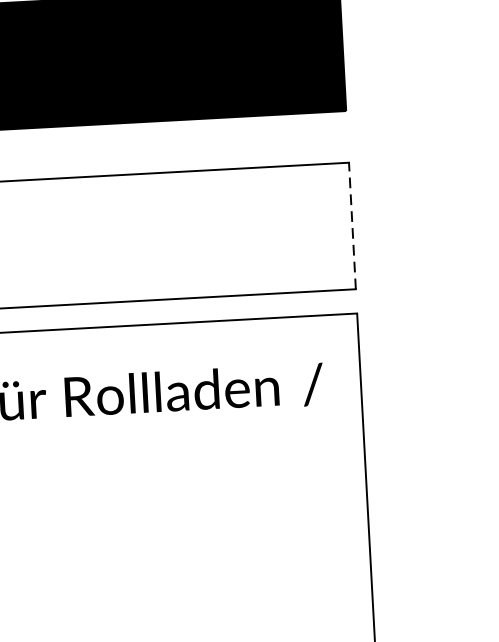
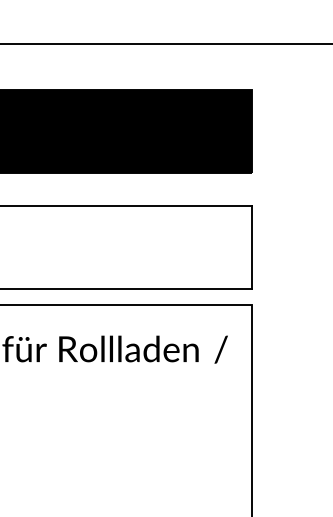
line: (352, 225) -> (252, 247), dashed -> solid

